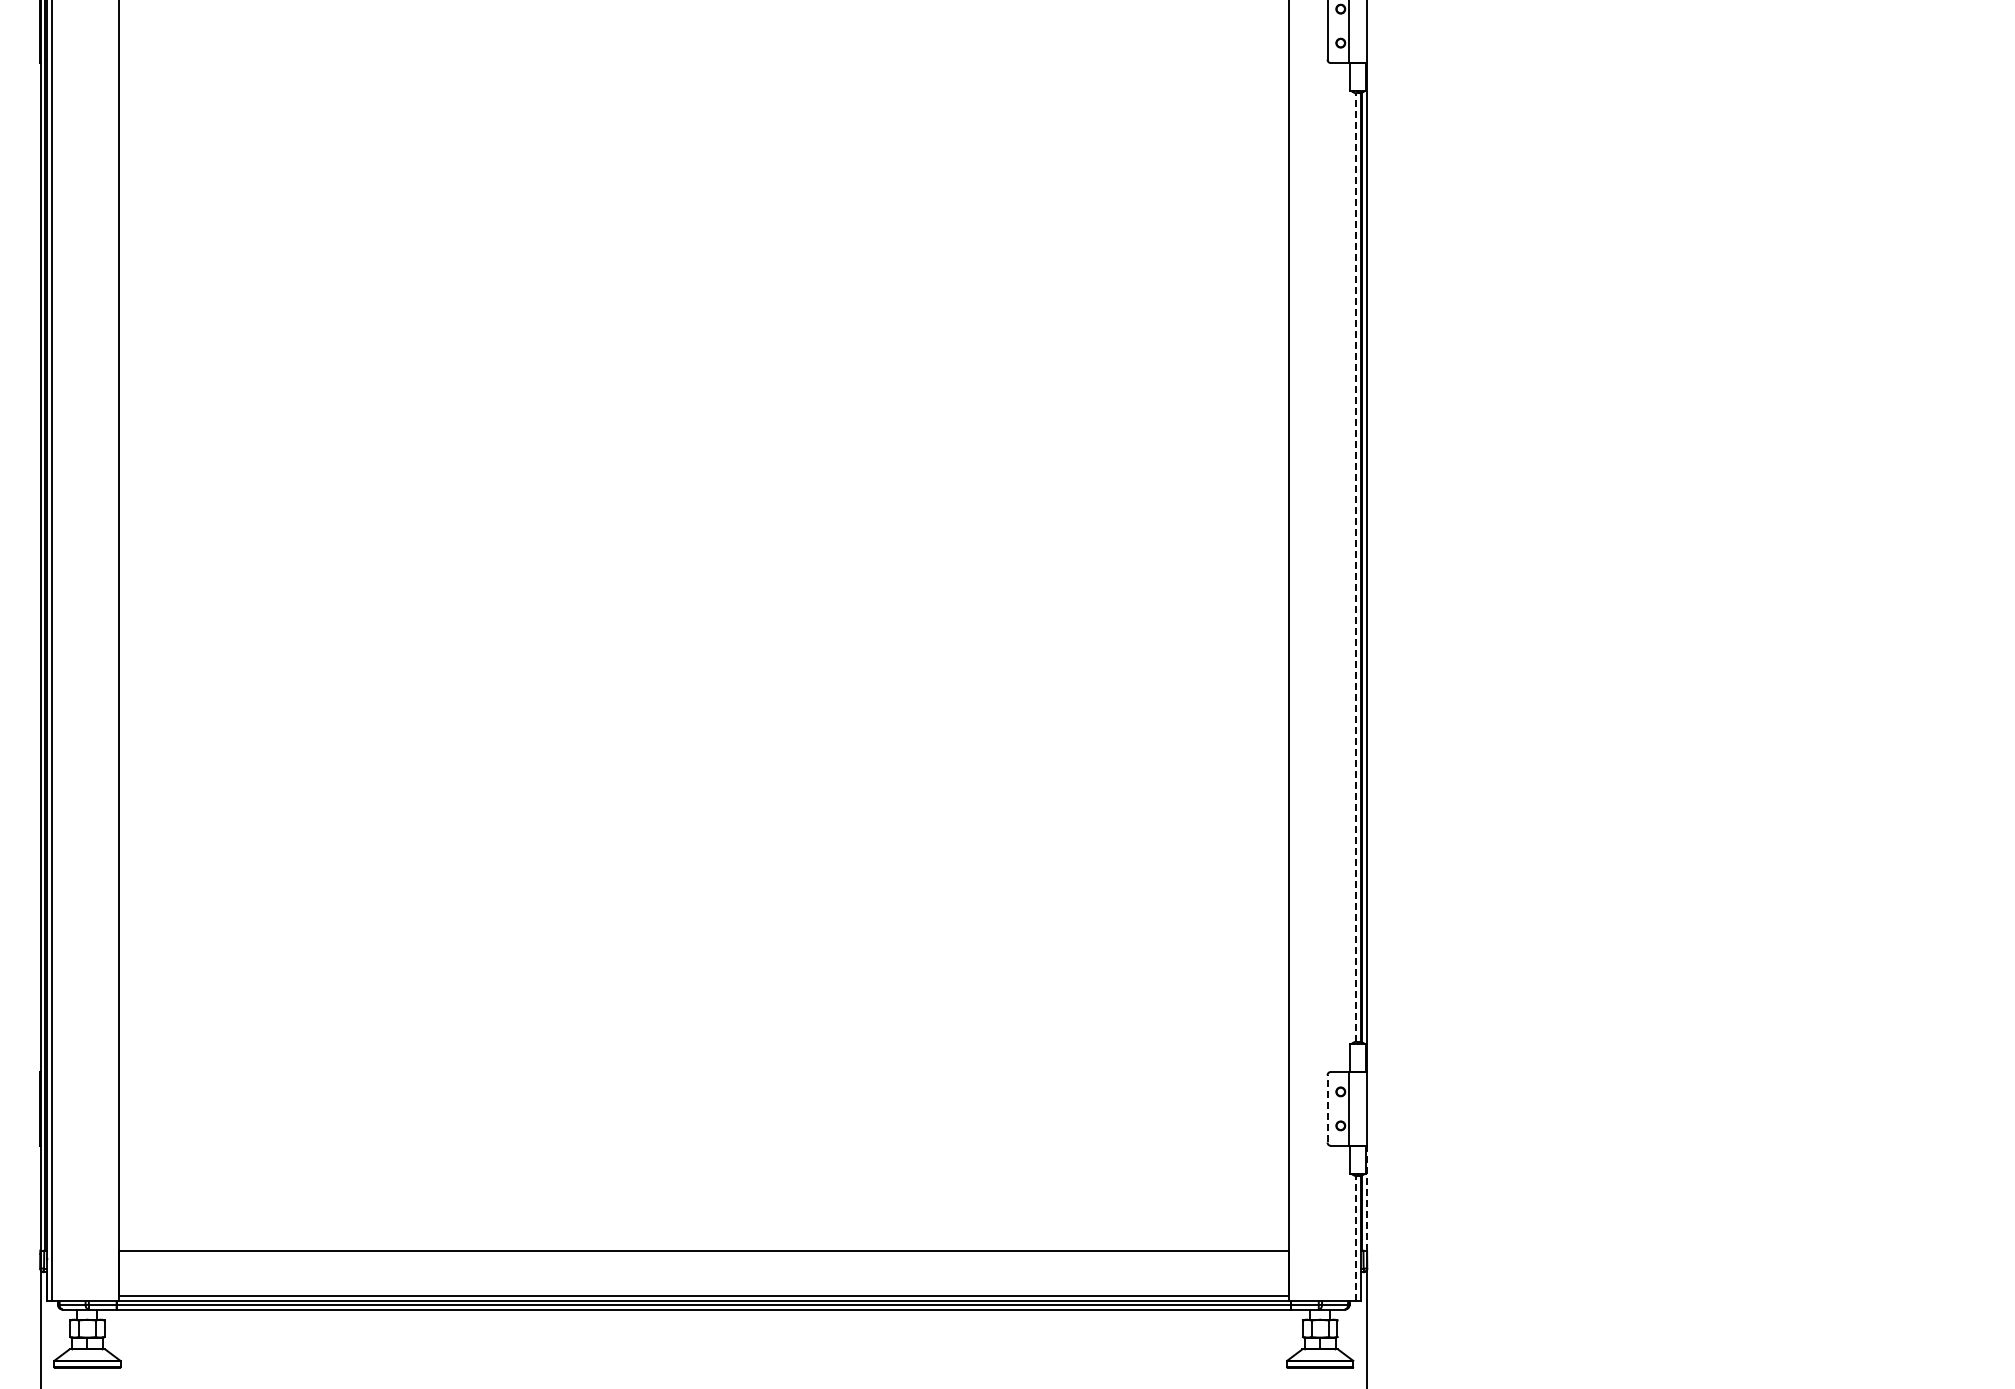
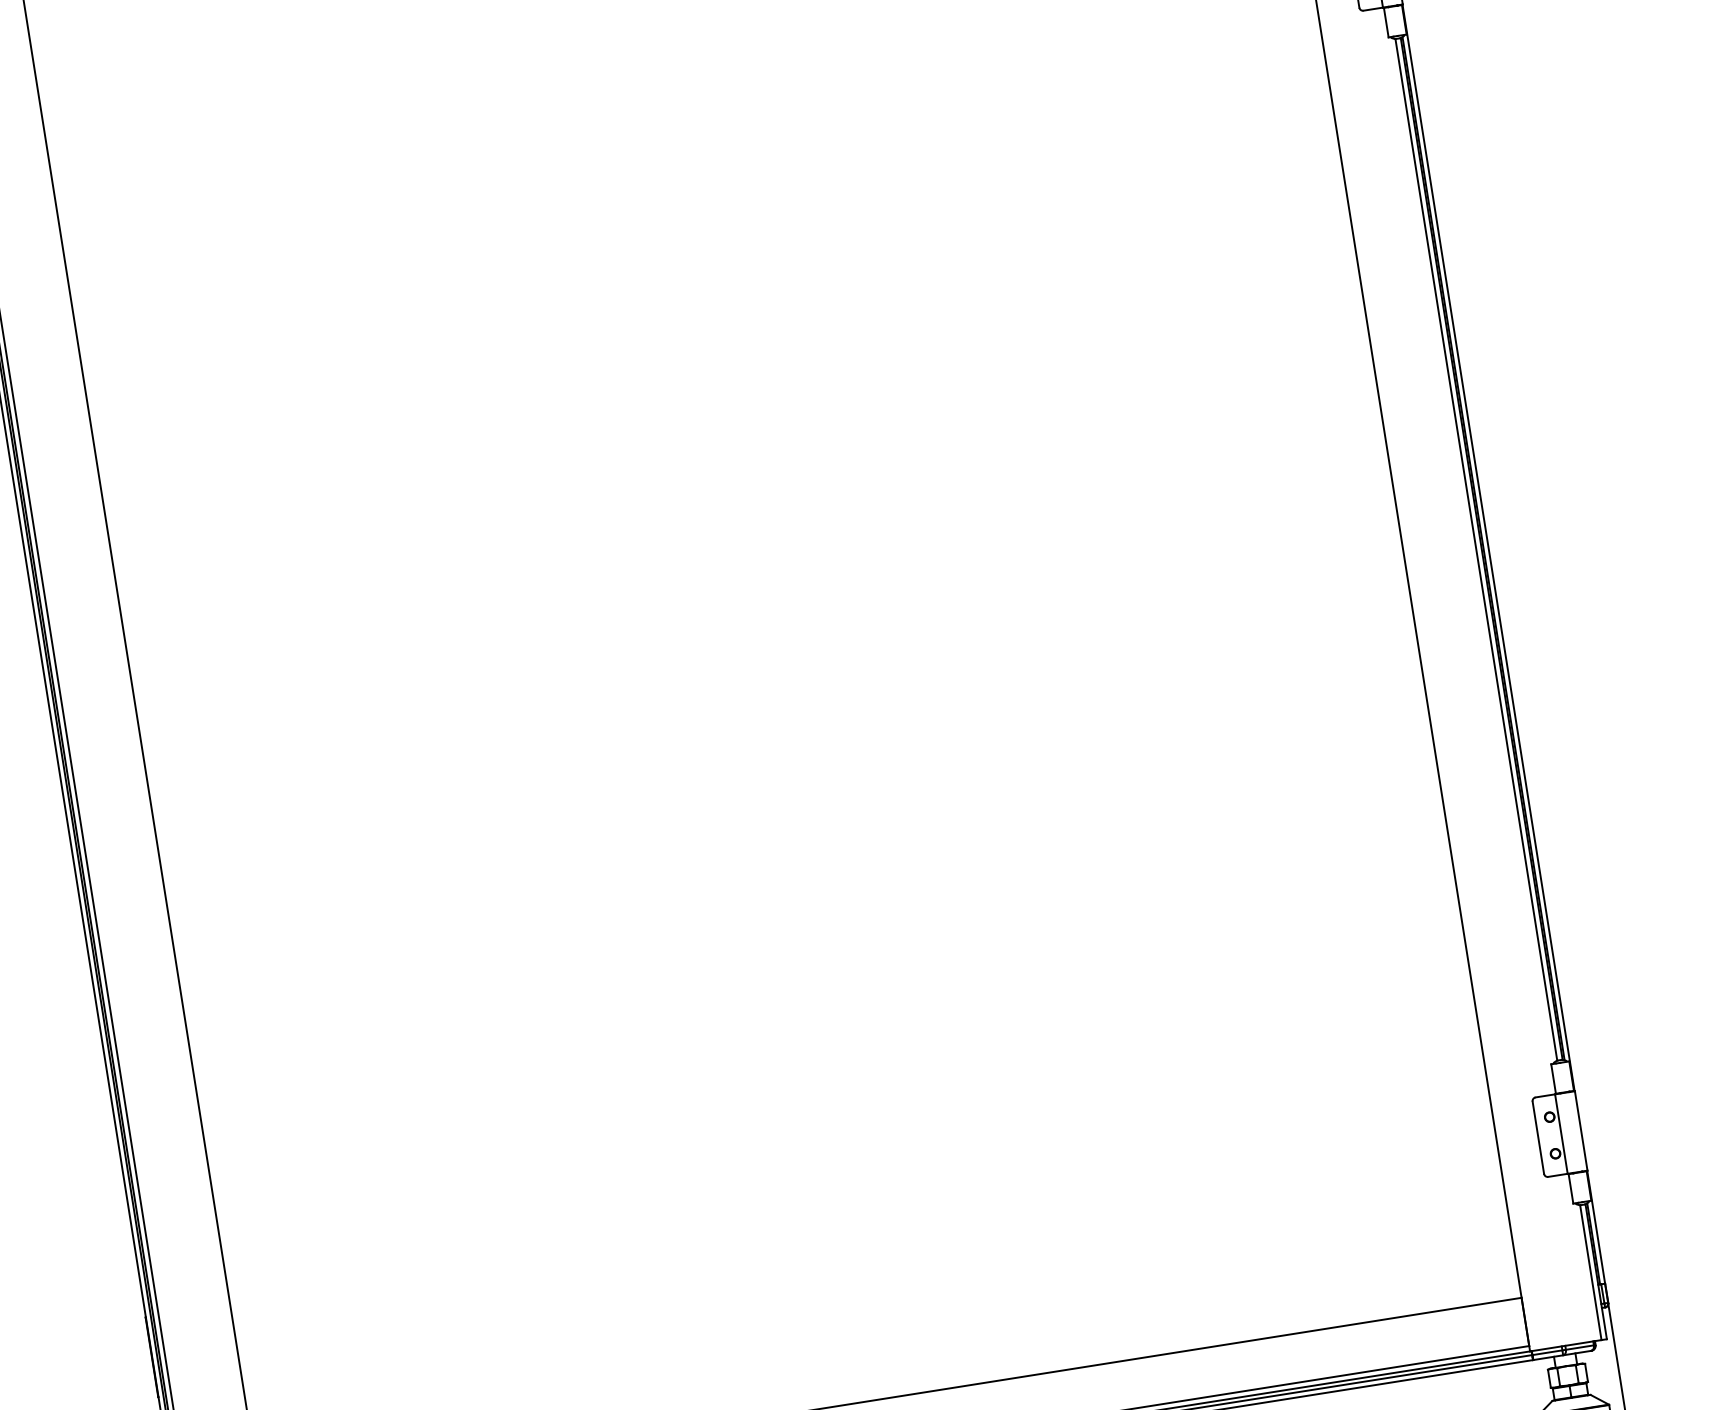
line: (1355, 567) -> (1476, 549), dashed -> solid
line: (1327, 1108) -> (1538, 1137), dashed -> solid
line: (1367, 1197) -> (1596, 1226), dashed -> solid
line: (1355, 1238) -> (1590, 1272), dashed -> solid

